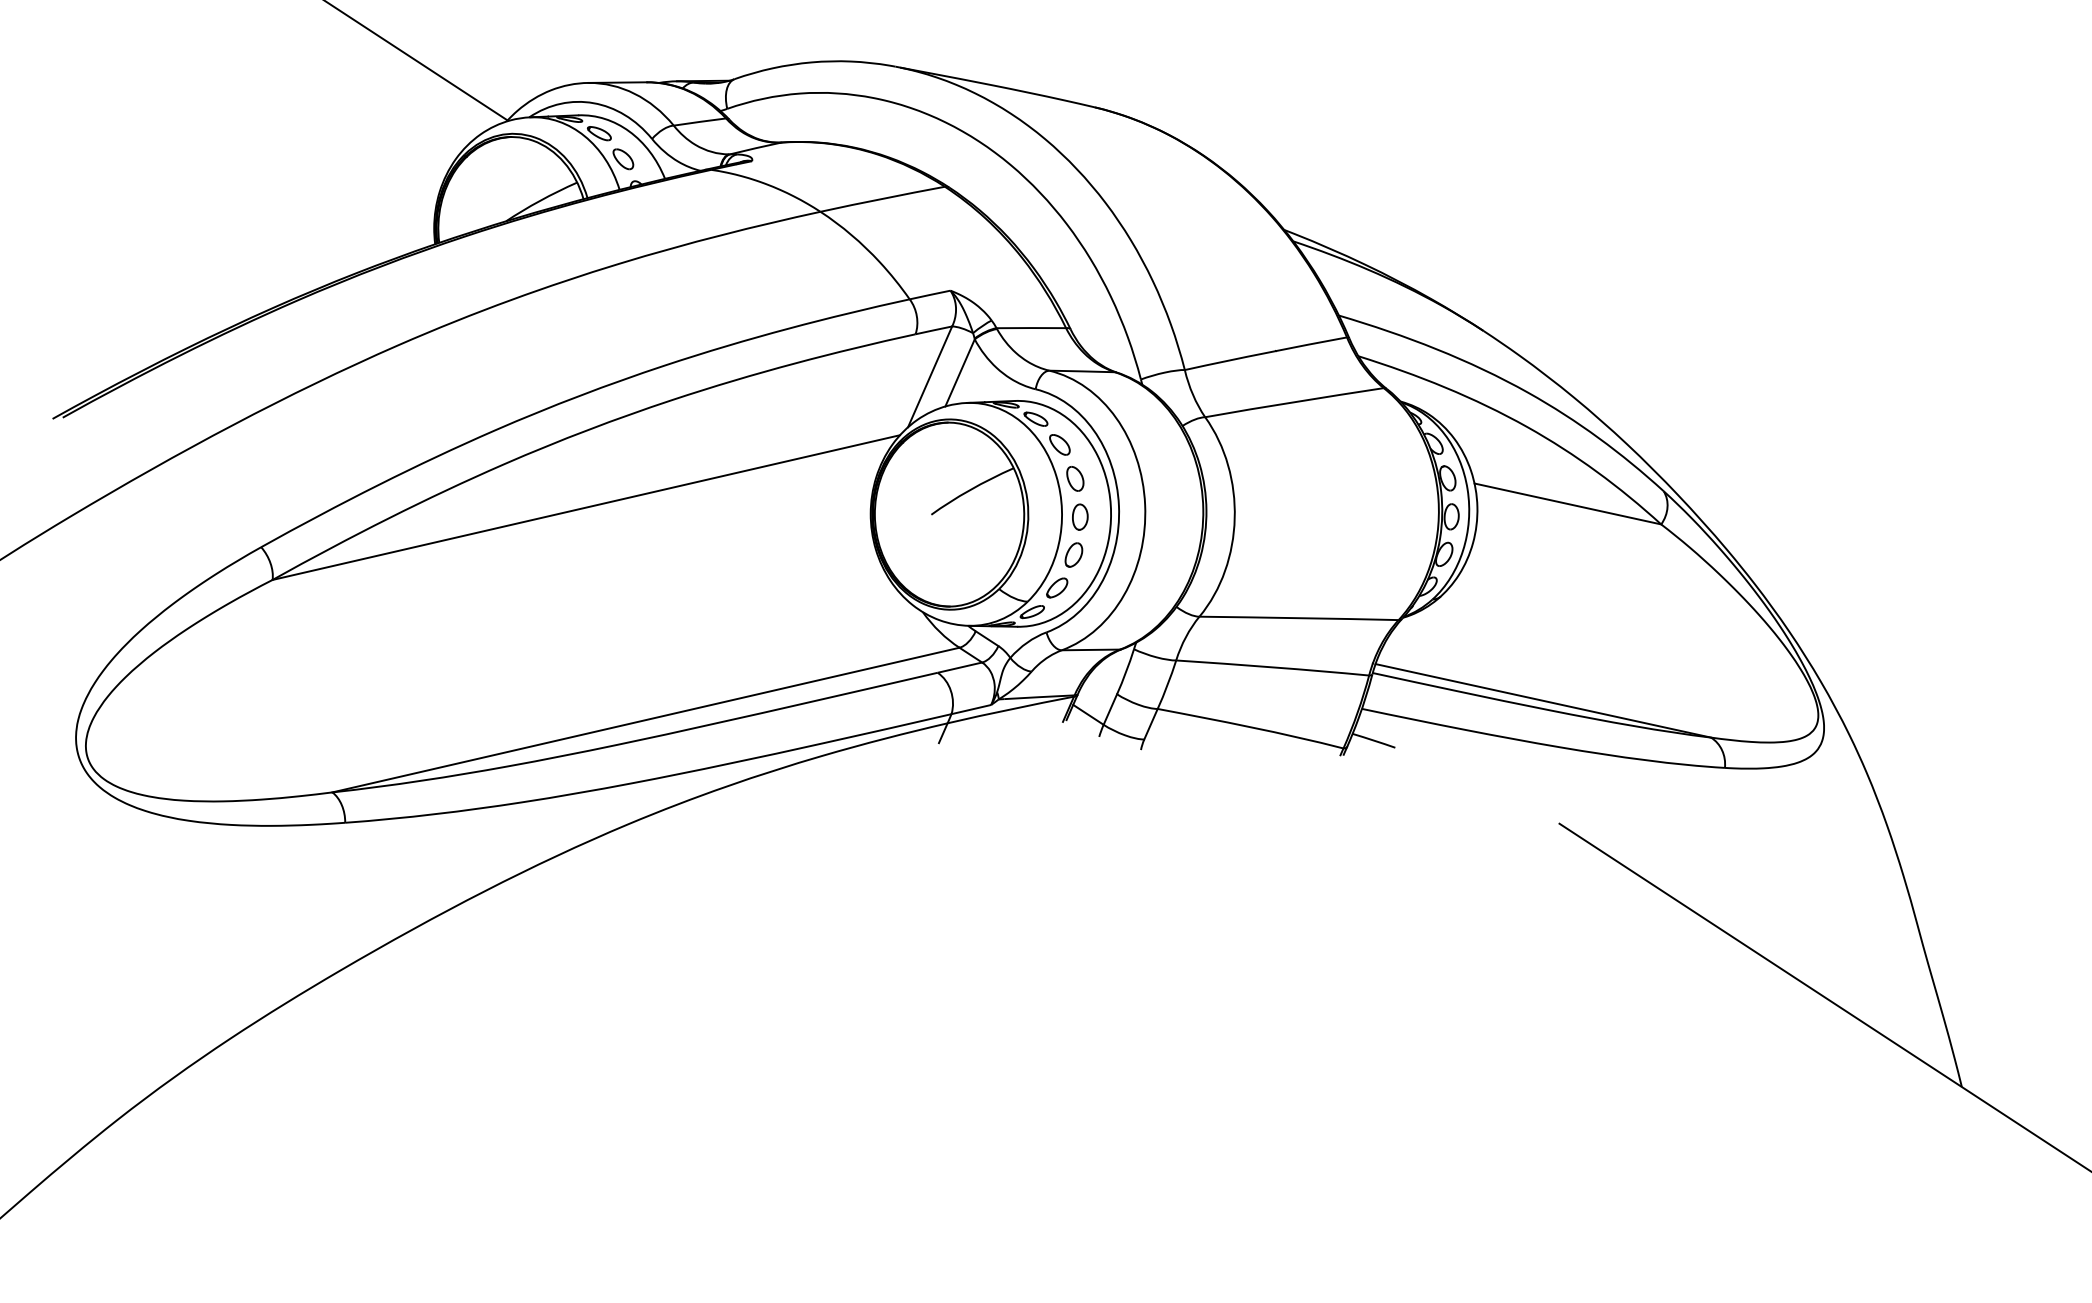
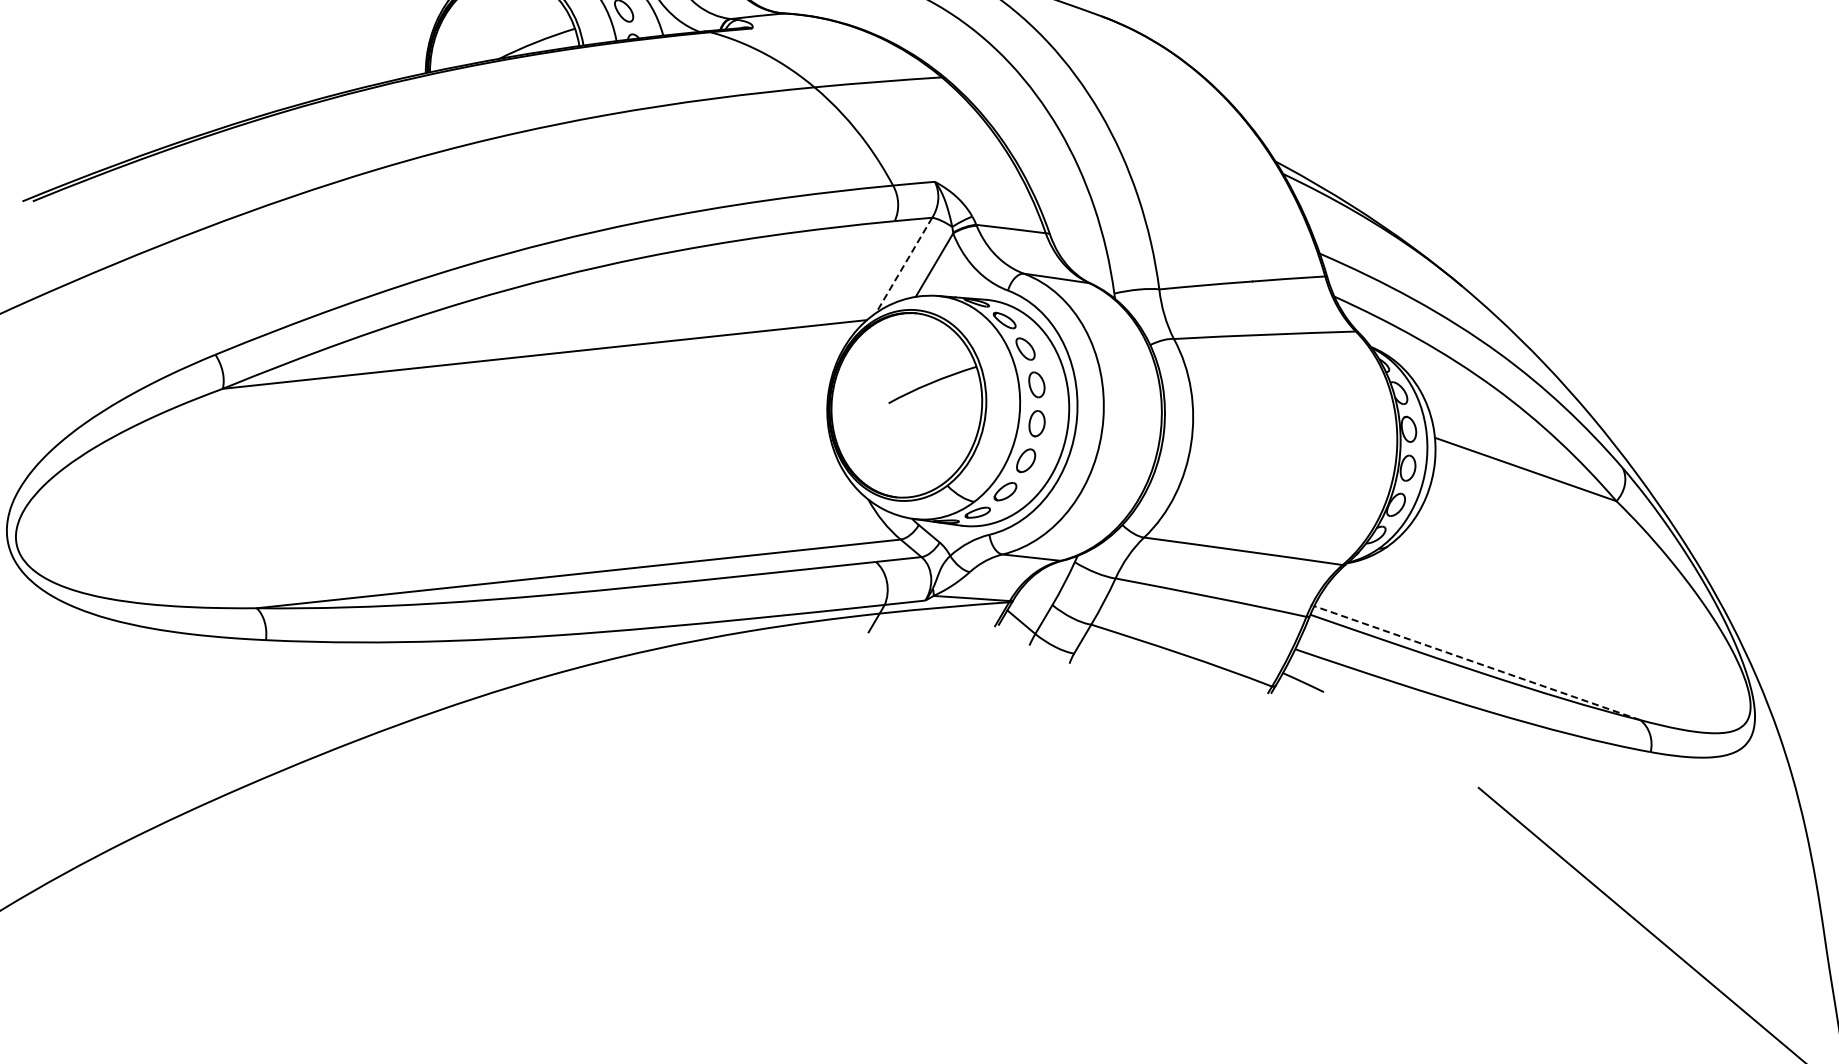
line: (930, 376) -> (904, 265), solid -> dashed
line: (1543, 700) -> (1477, 662), solid -> dashed

